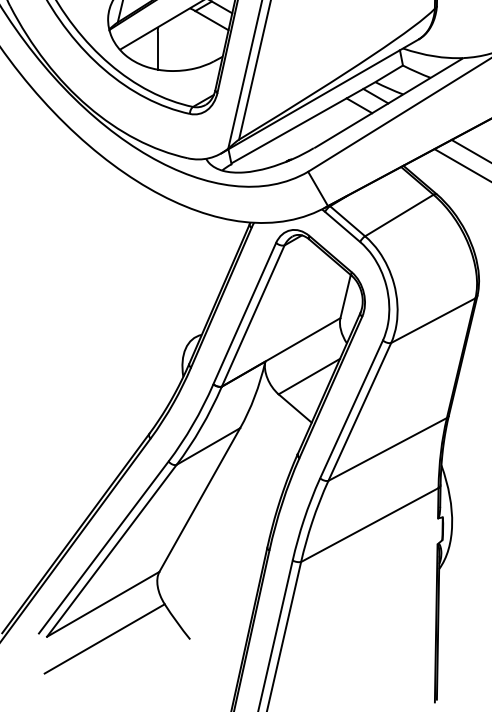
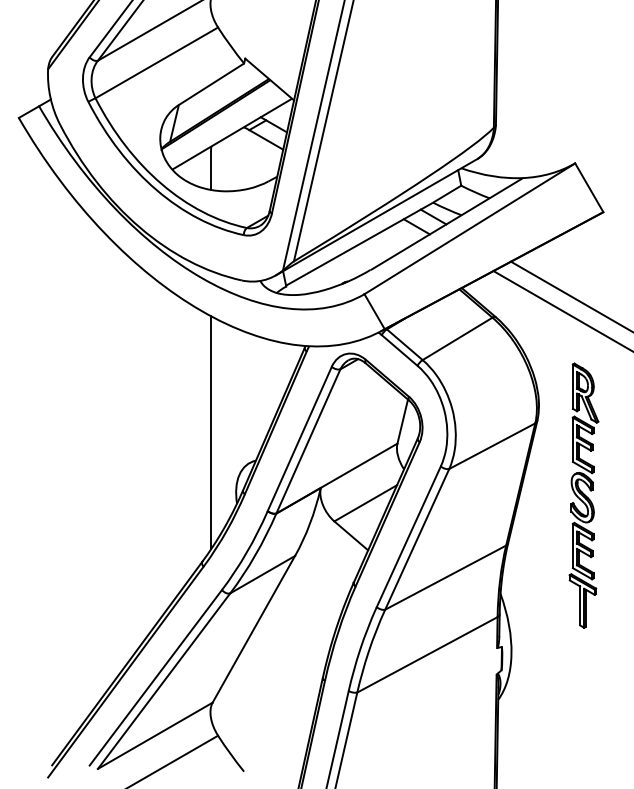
line: (158, 307) -> (211, 432), added

